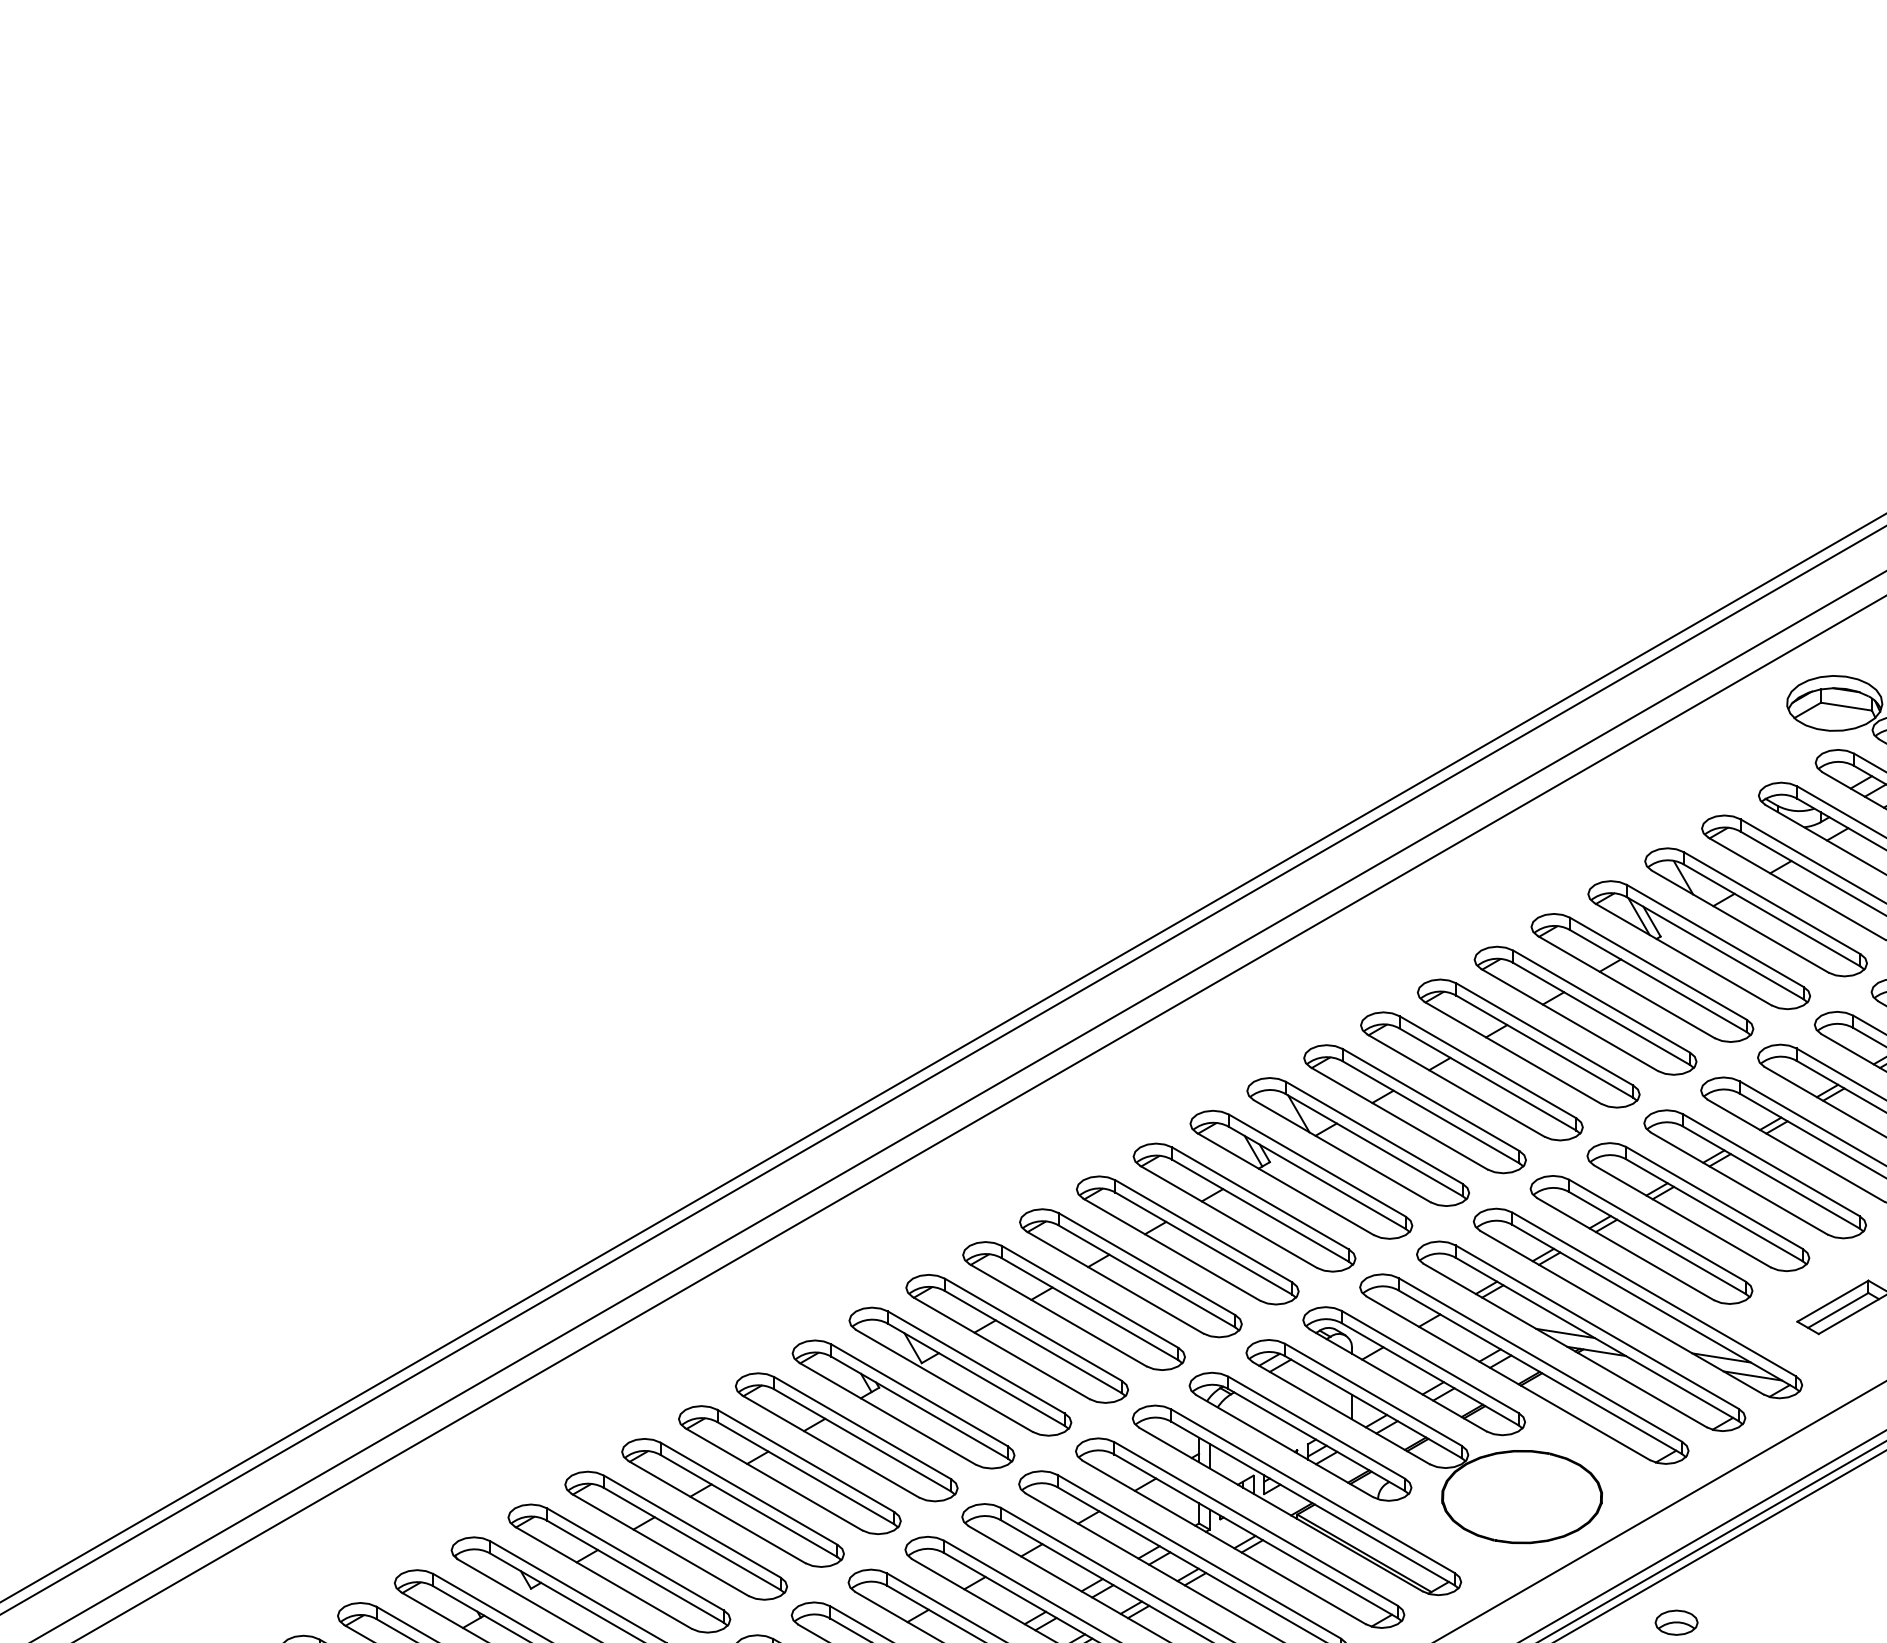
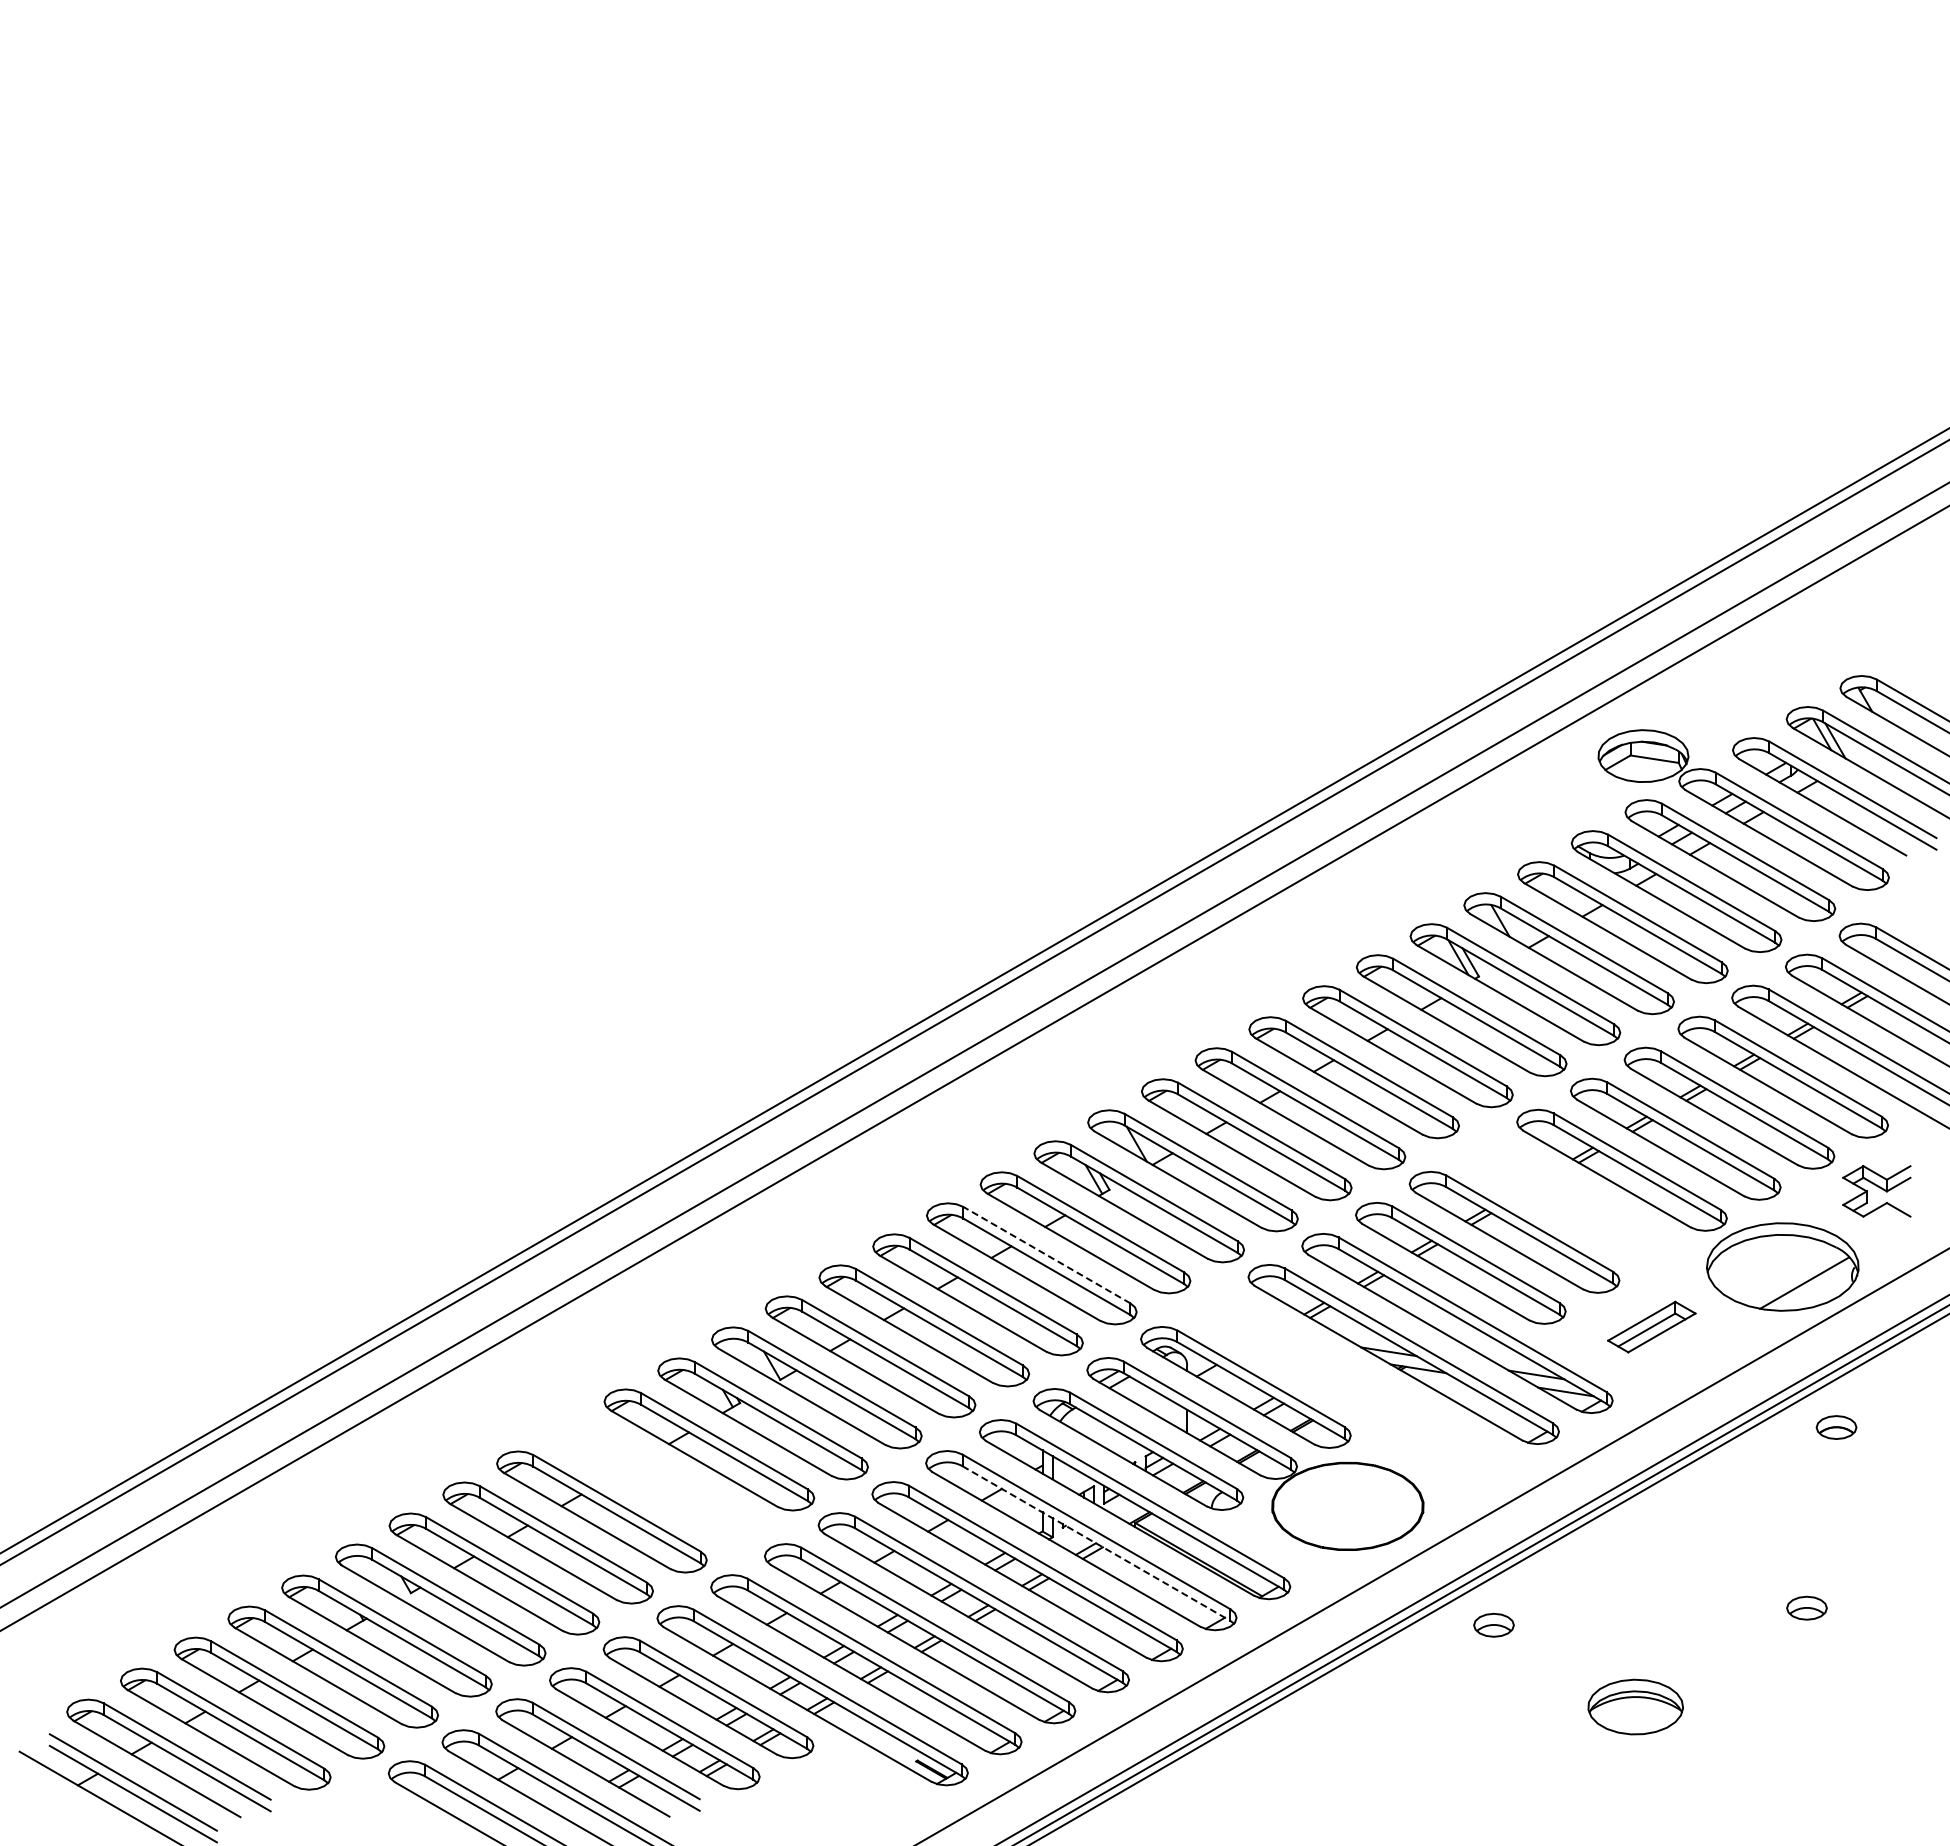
part: (1755, 1173) -> (1568, 1200), removed
line: (1203, 1230) -> (1046, 1254), solid -> dashed
part: (1523, 1369) -> (1349, 1385), removed
part: (789, 1469) -> (655, 1480), removed
line: (1256, 1536) -> (1096, 1543), solid -> dashed

